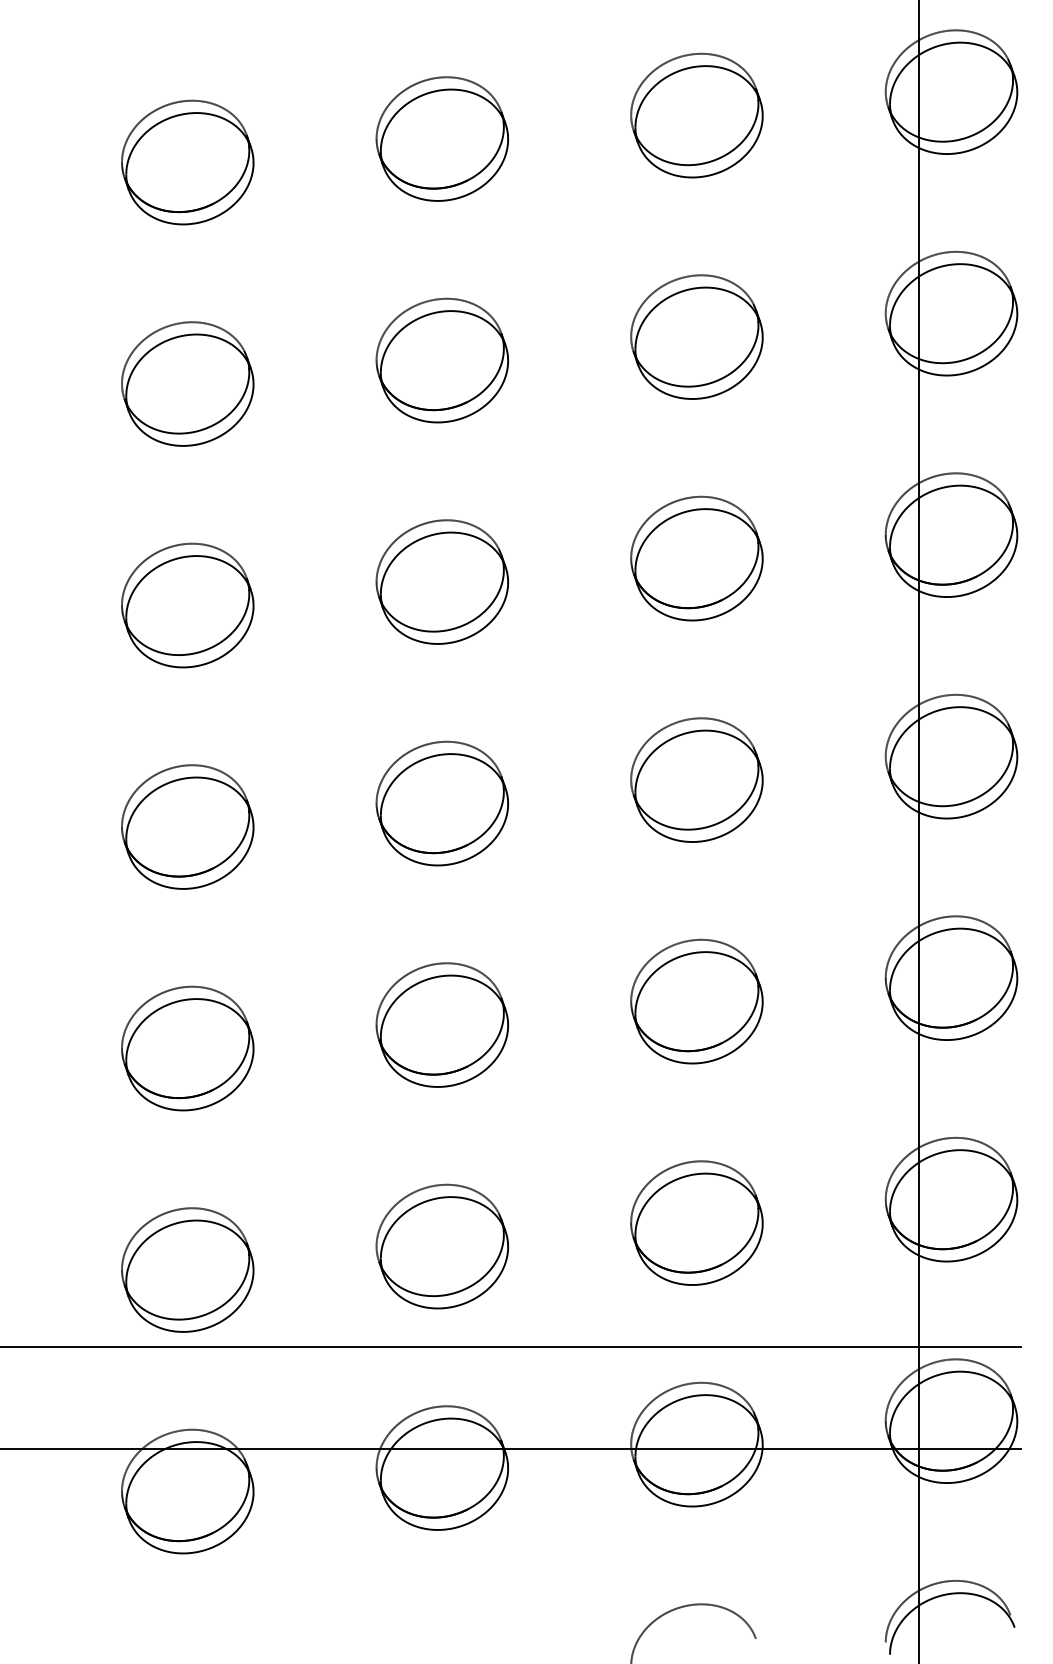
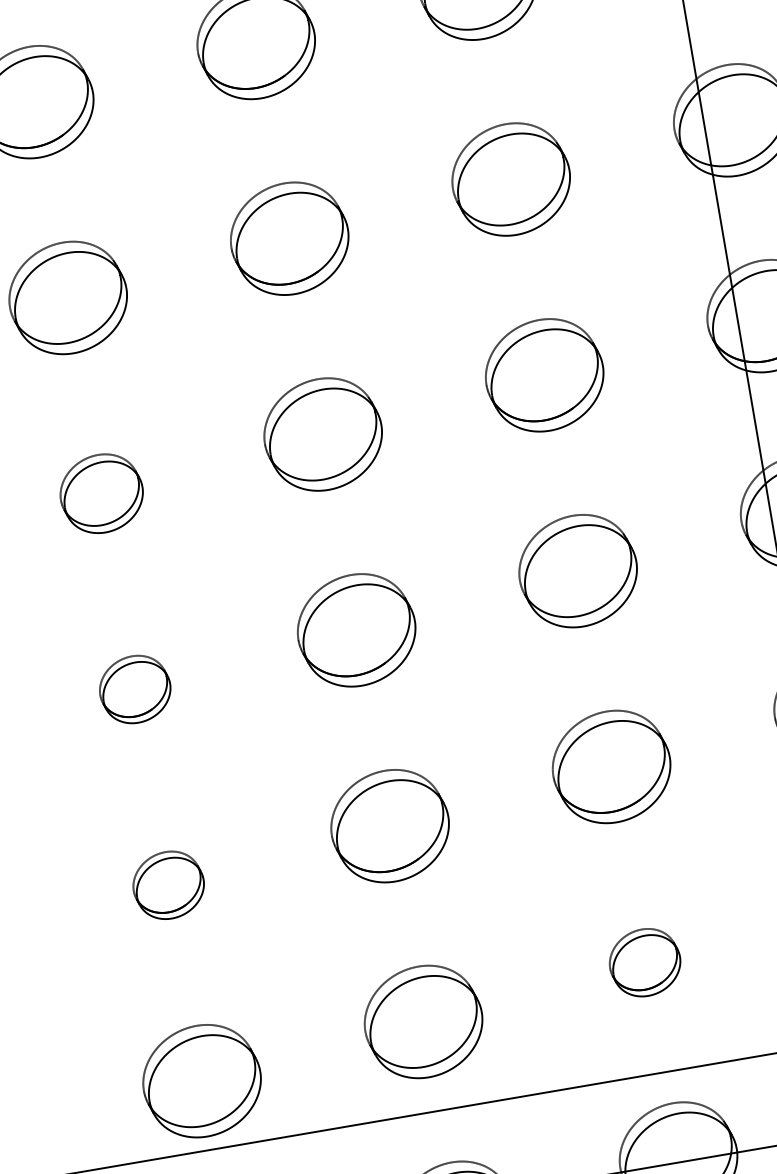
part: (187, 605) -> (101, 493), size x0.7
part: (187, 826) -> (134, 689), size x0.6
part: (187, 1048) -> (168, 885), size x0.6
part: (696, 1222) -> (644, 962), size x0.6

